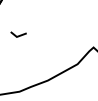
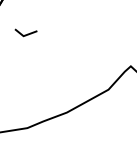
line: (18, 35) -> (25, 34), moved

